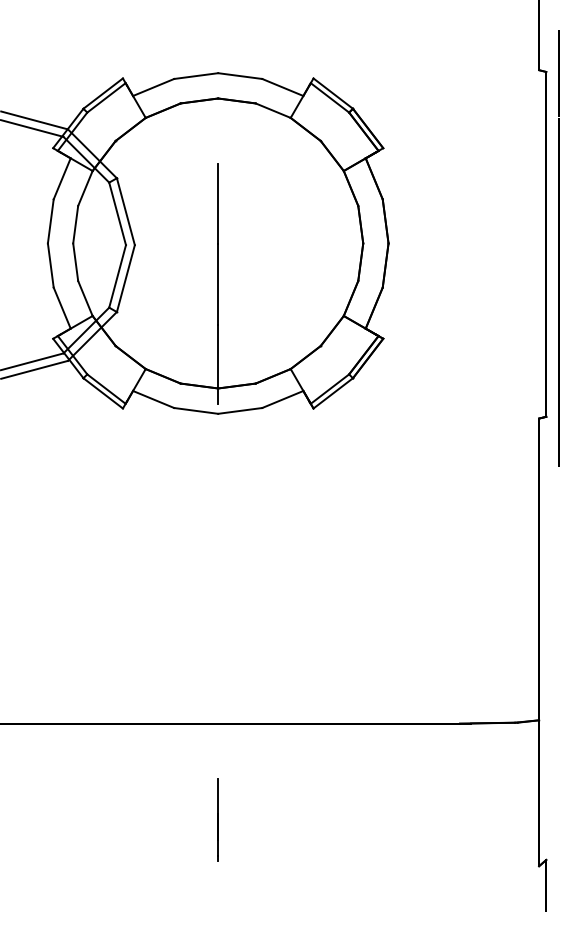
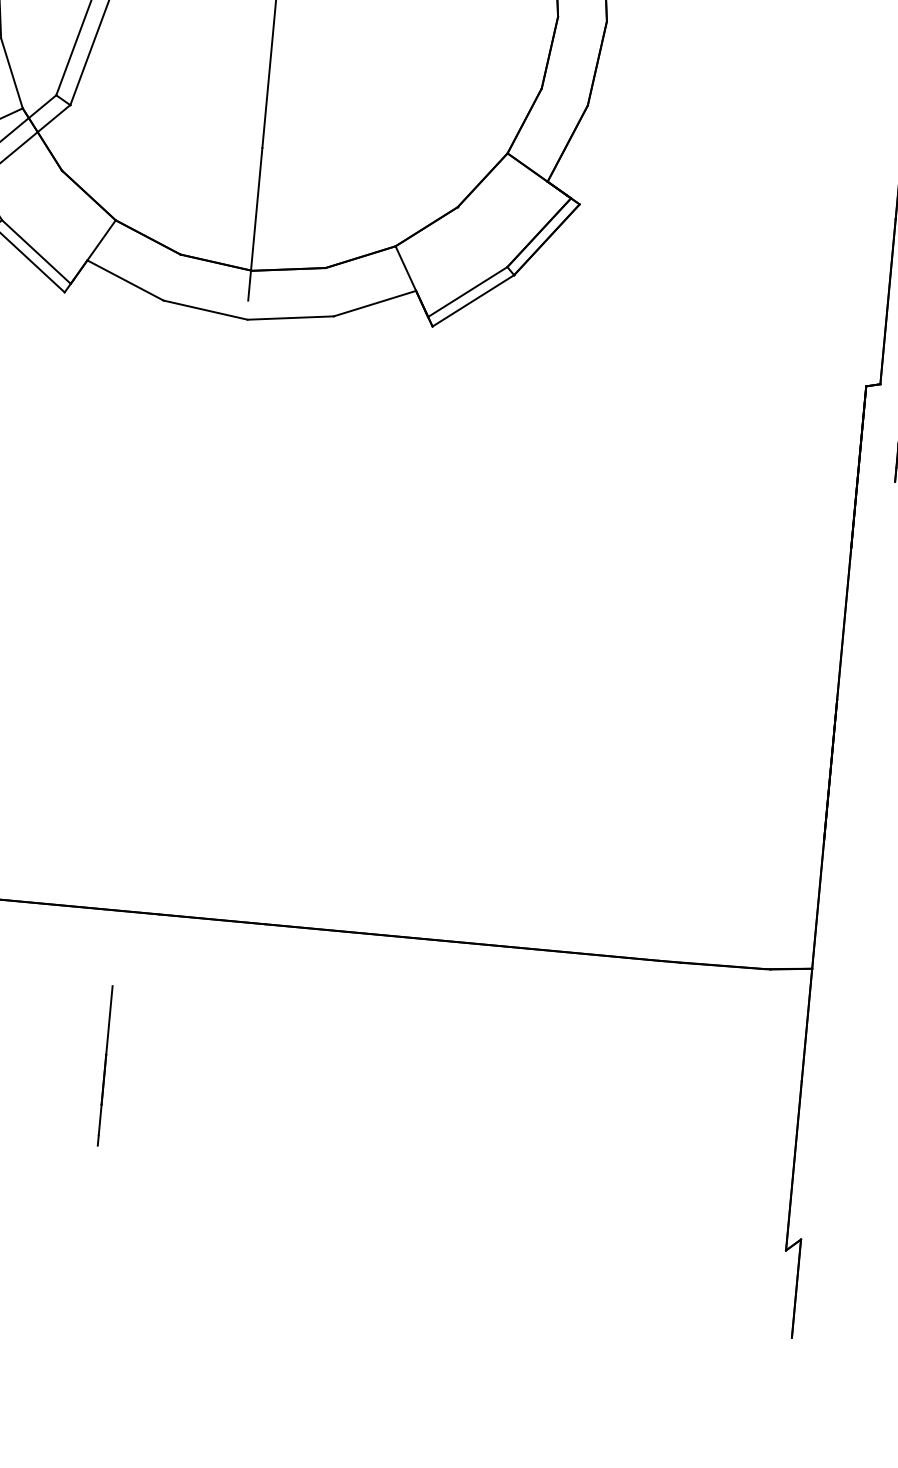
line: (217, 819) -> (105, 1065), moved

